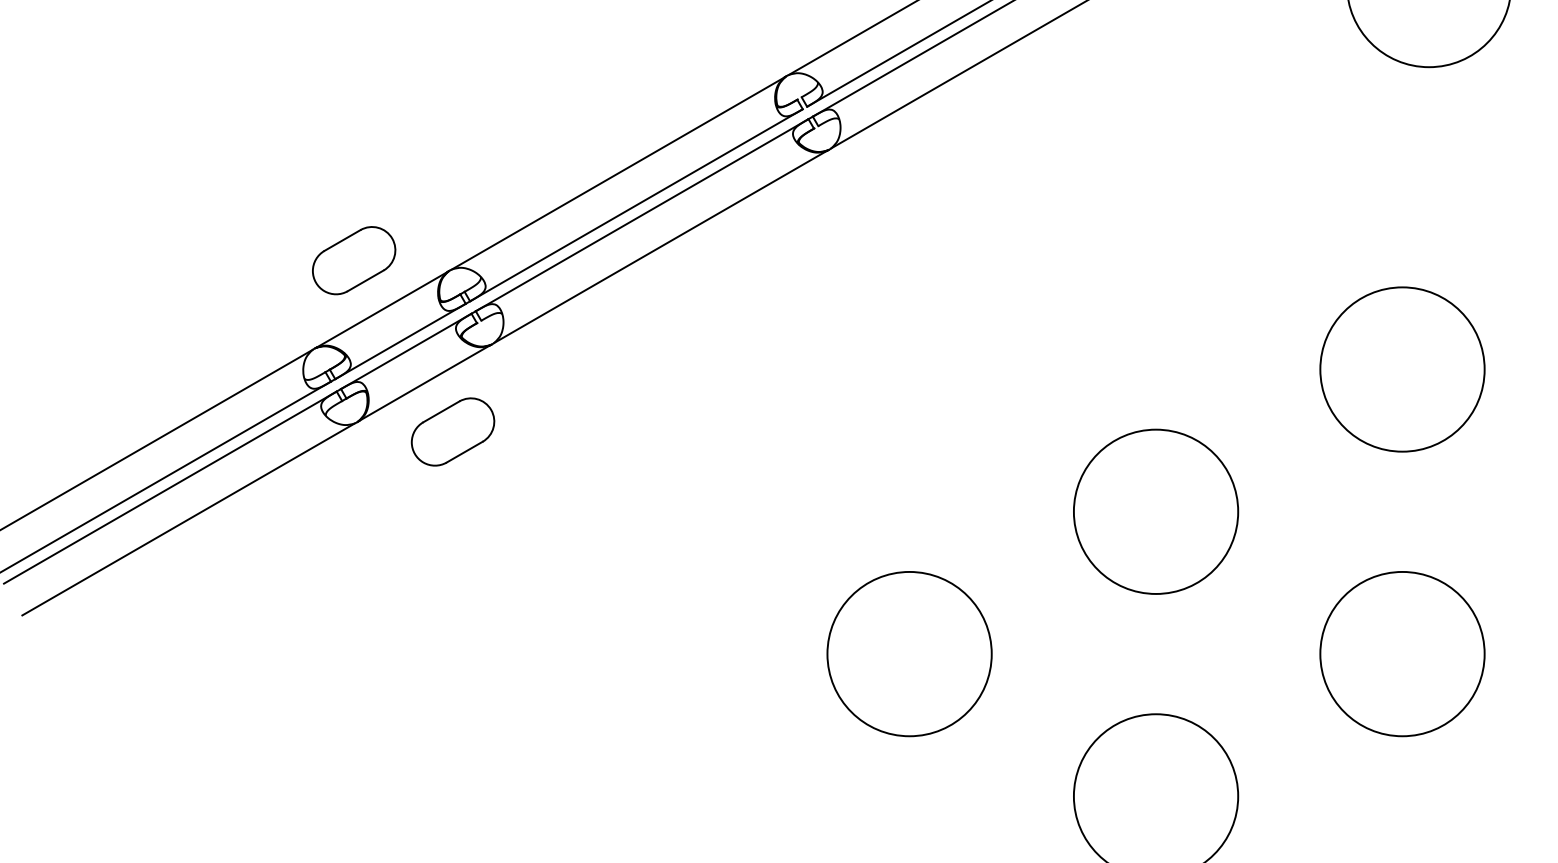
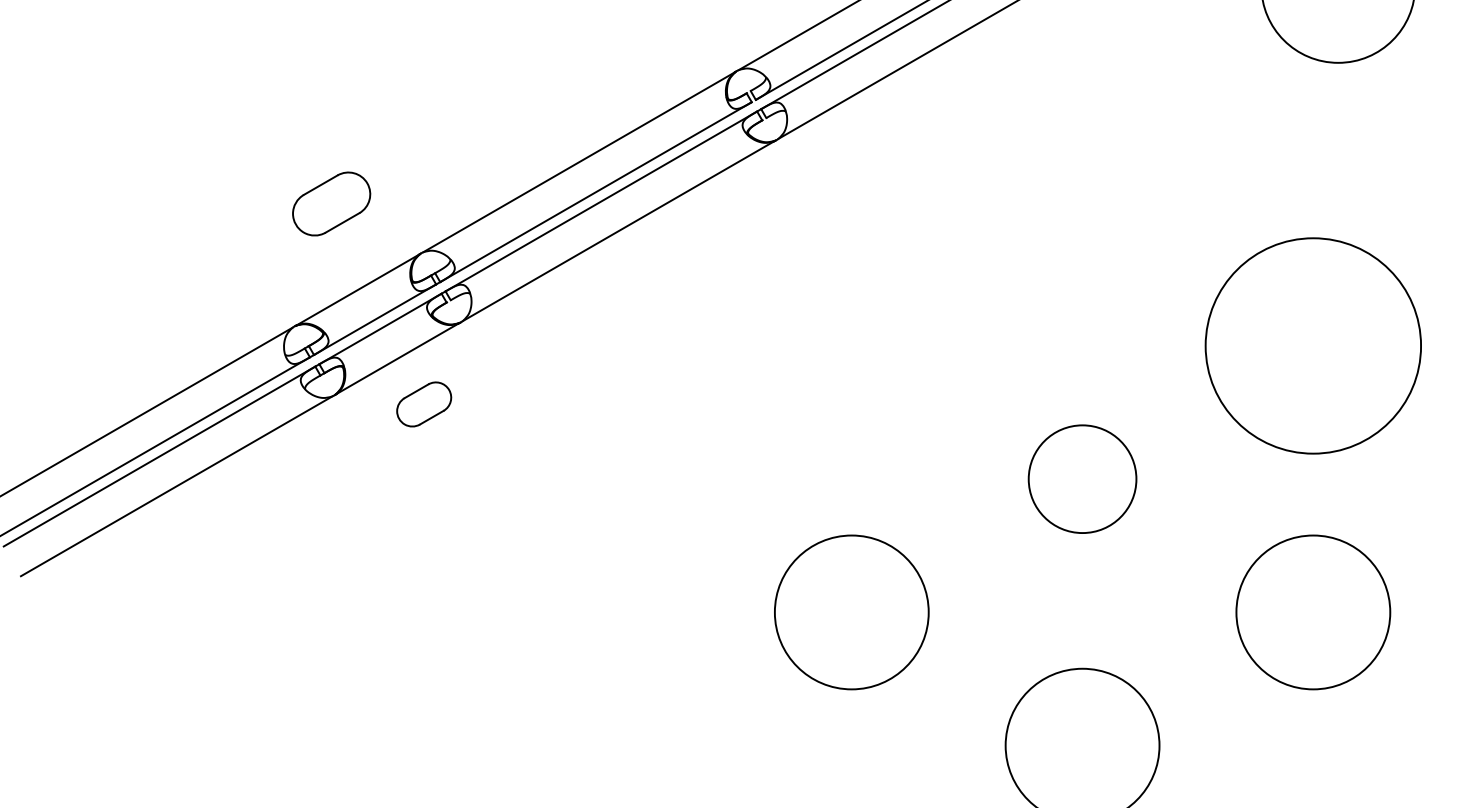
part: (353, 260) -> (331, 203), moved
circle: (1402, 369) -> (1313, 345), size x1.4
part: (452, 432) -> (423, 404), size x0.7
circle: (1155, 512) -> (1082, 479), size x0.7

